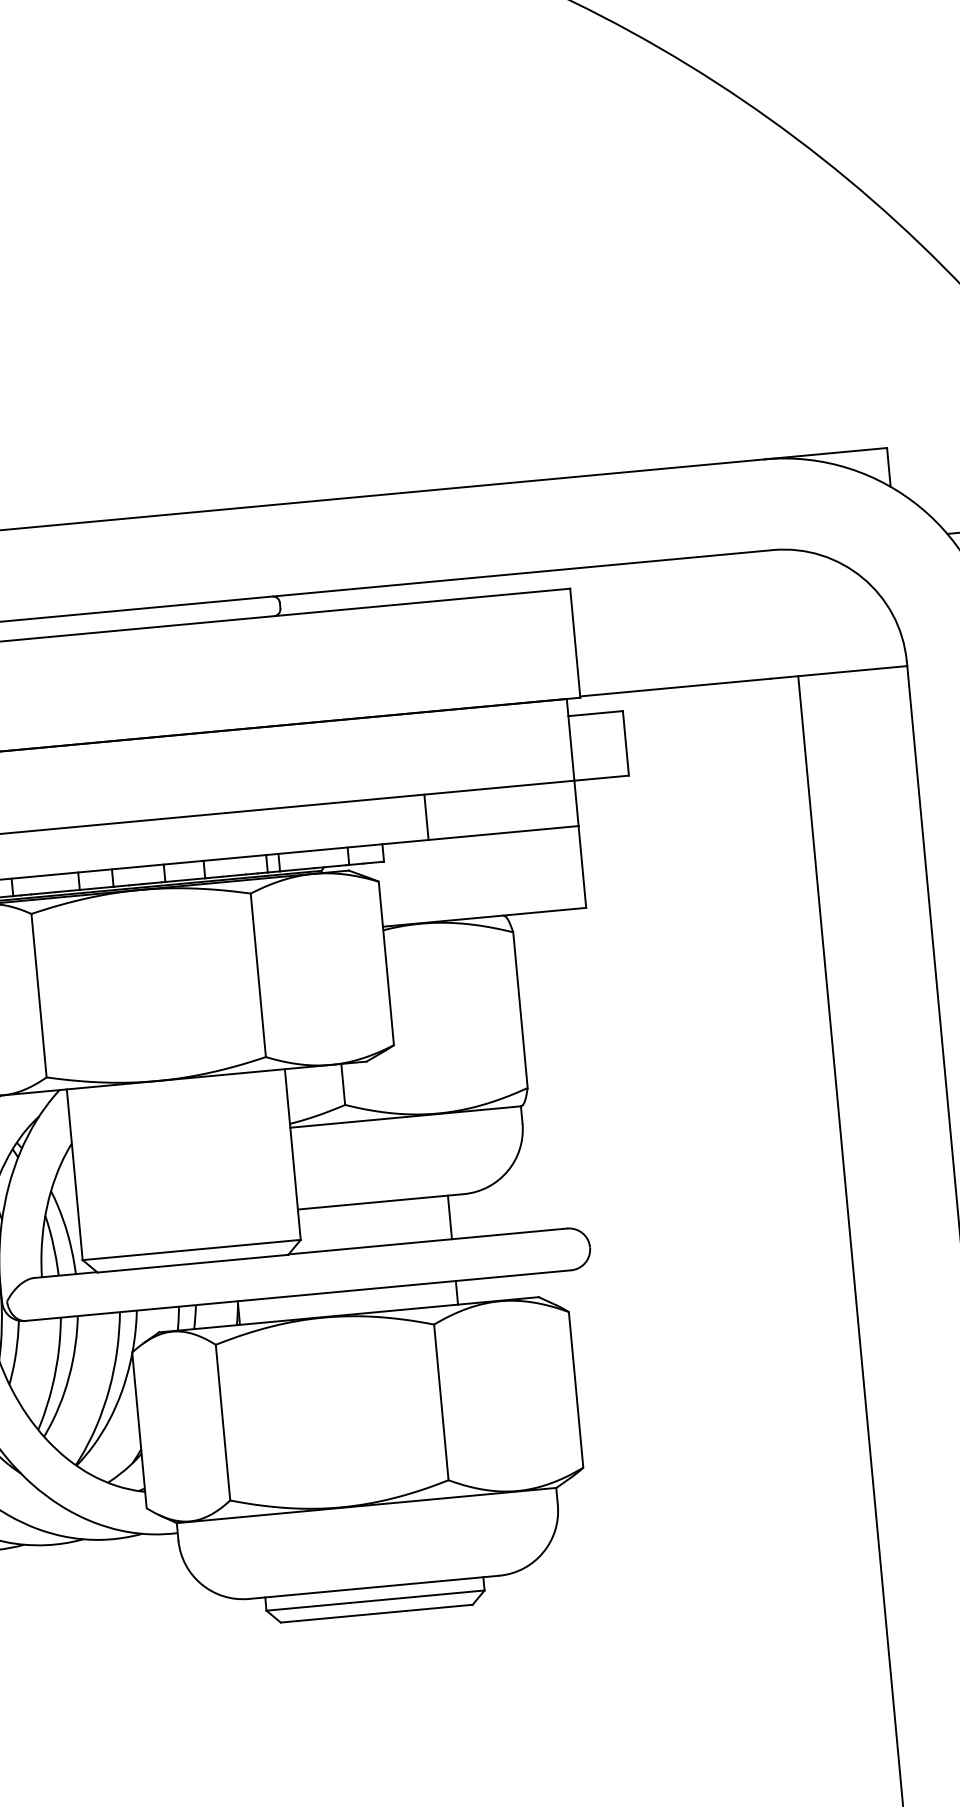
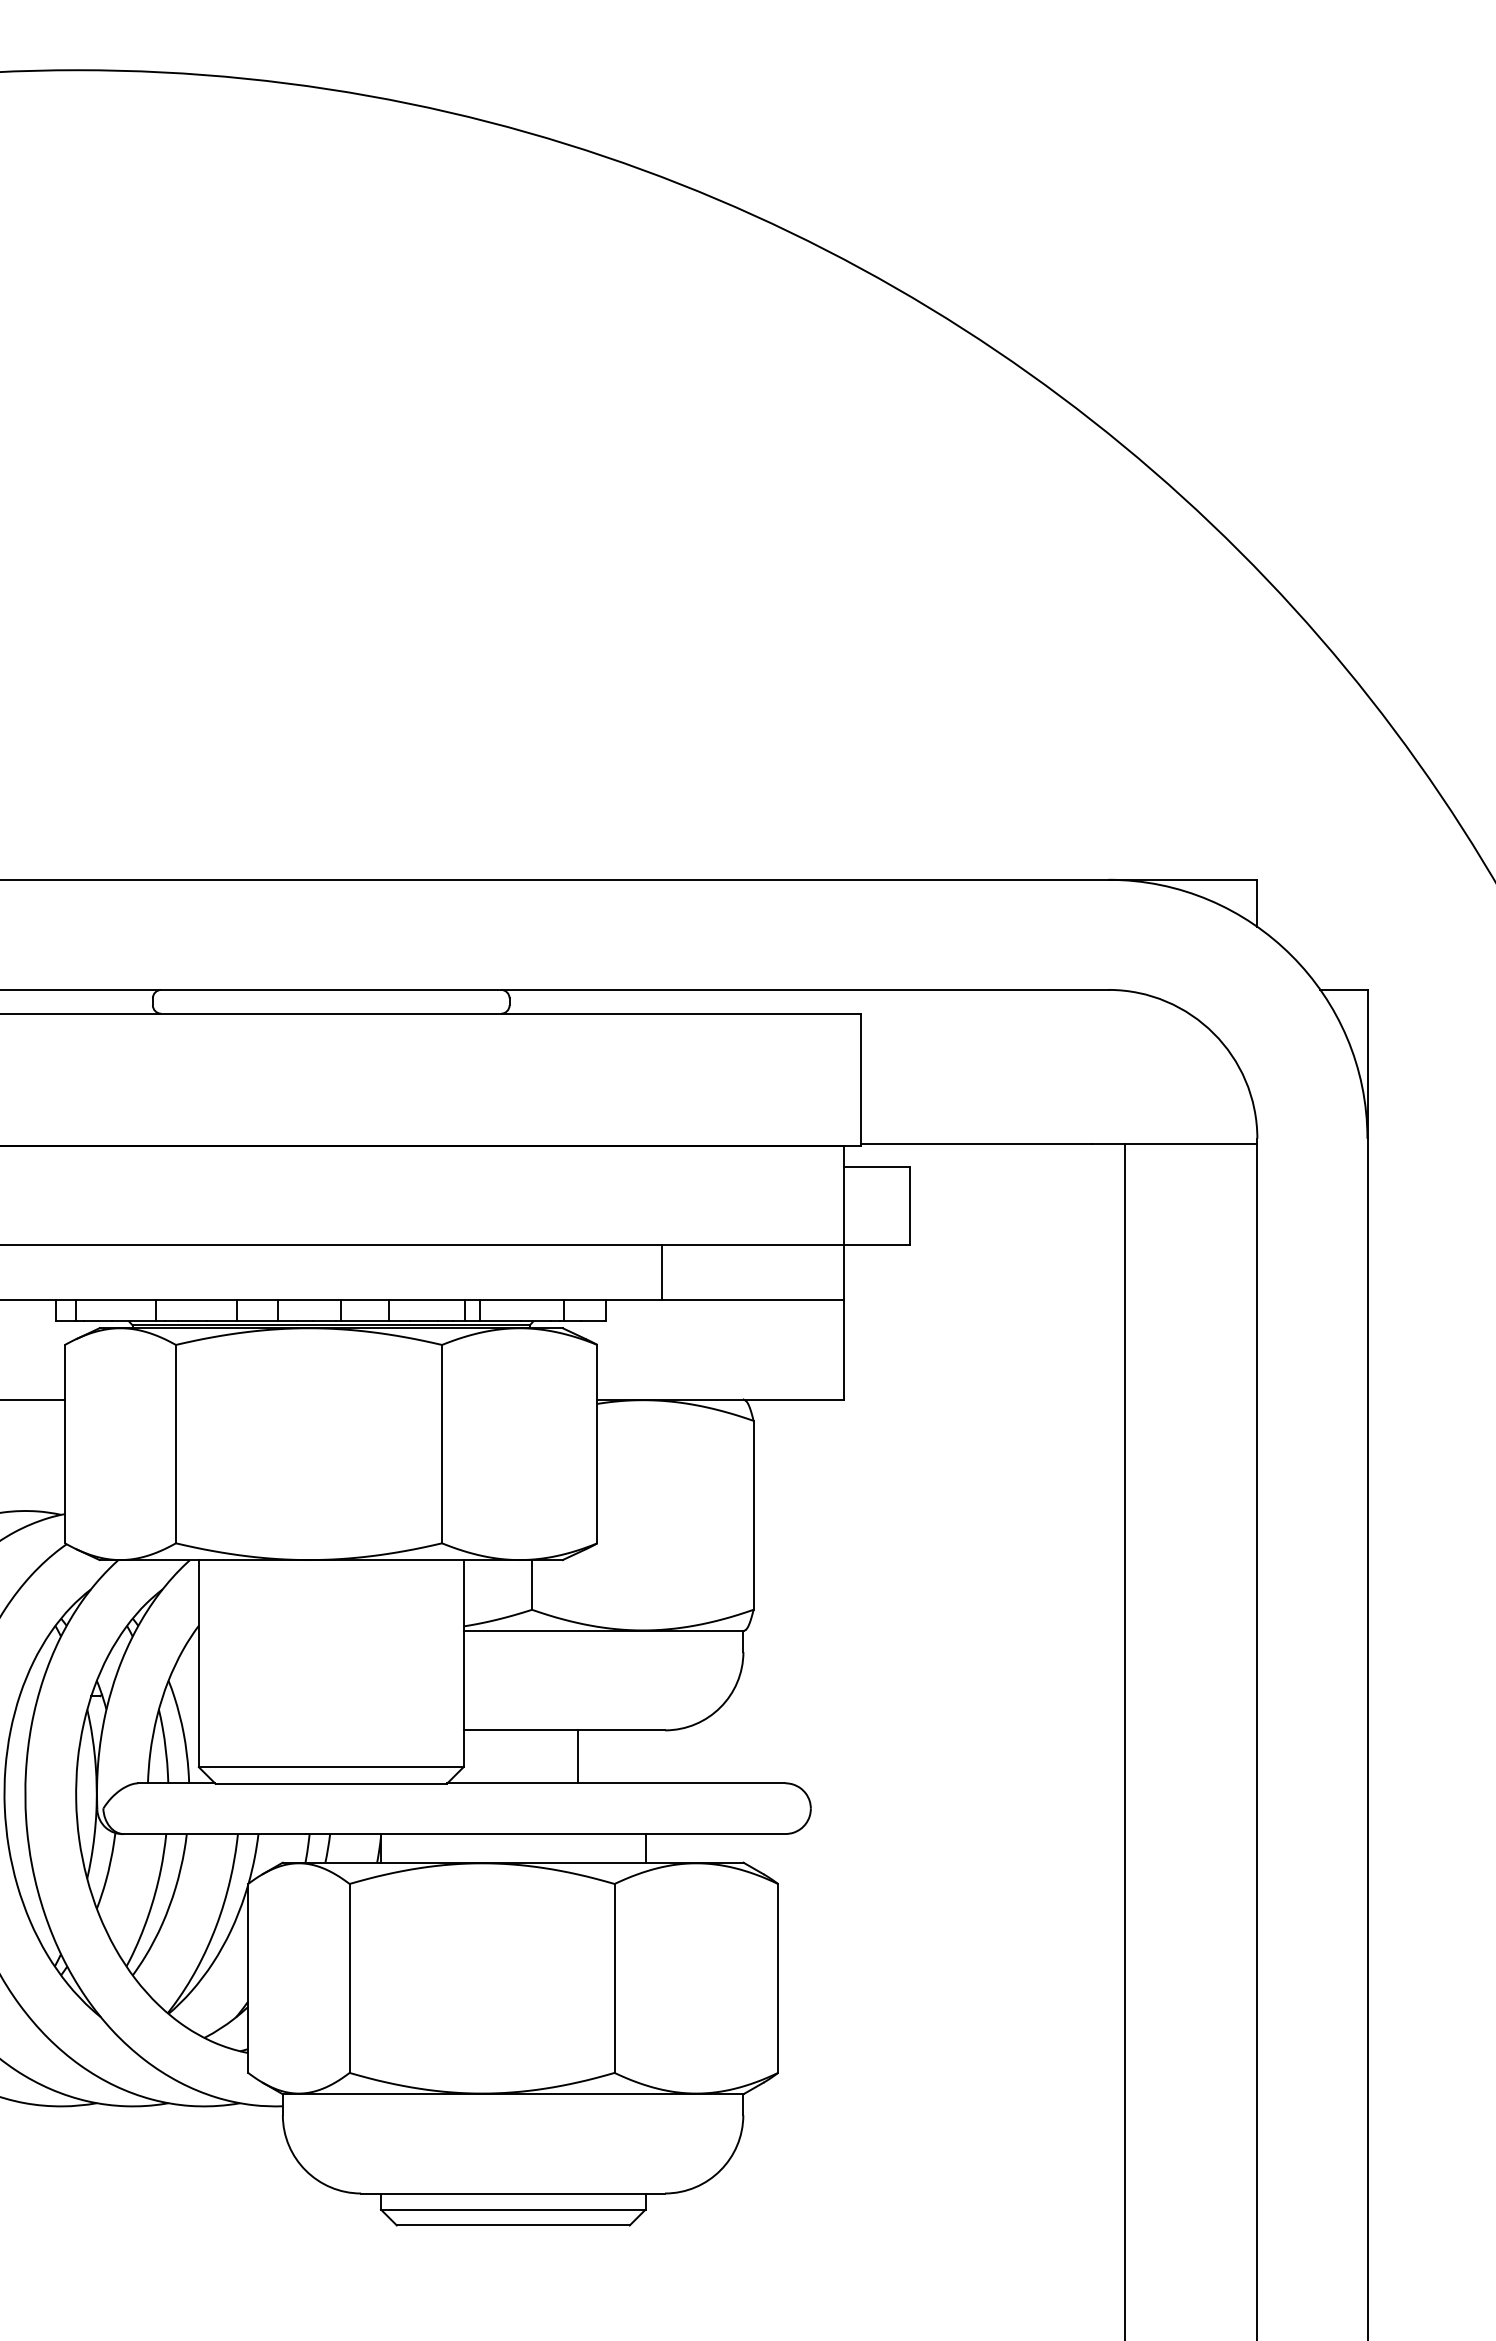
line: (449, 1217) -> (577, 1756), moved

